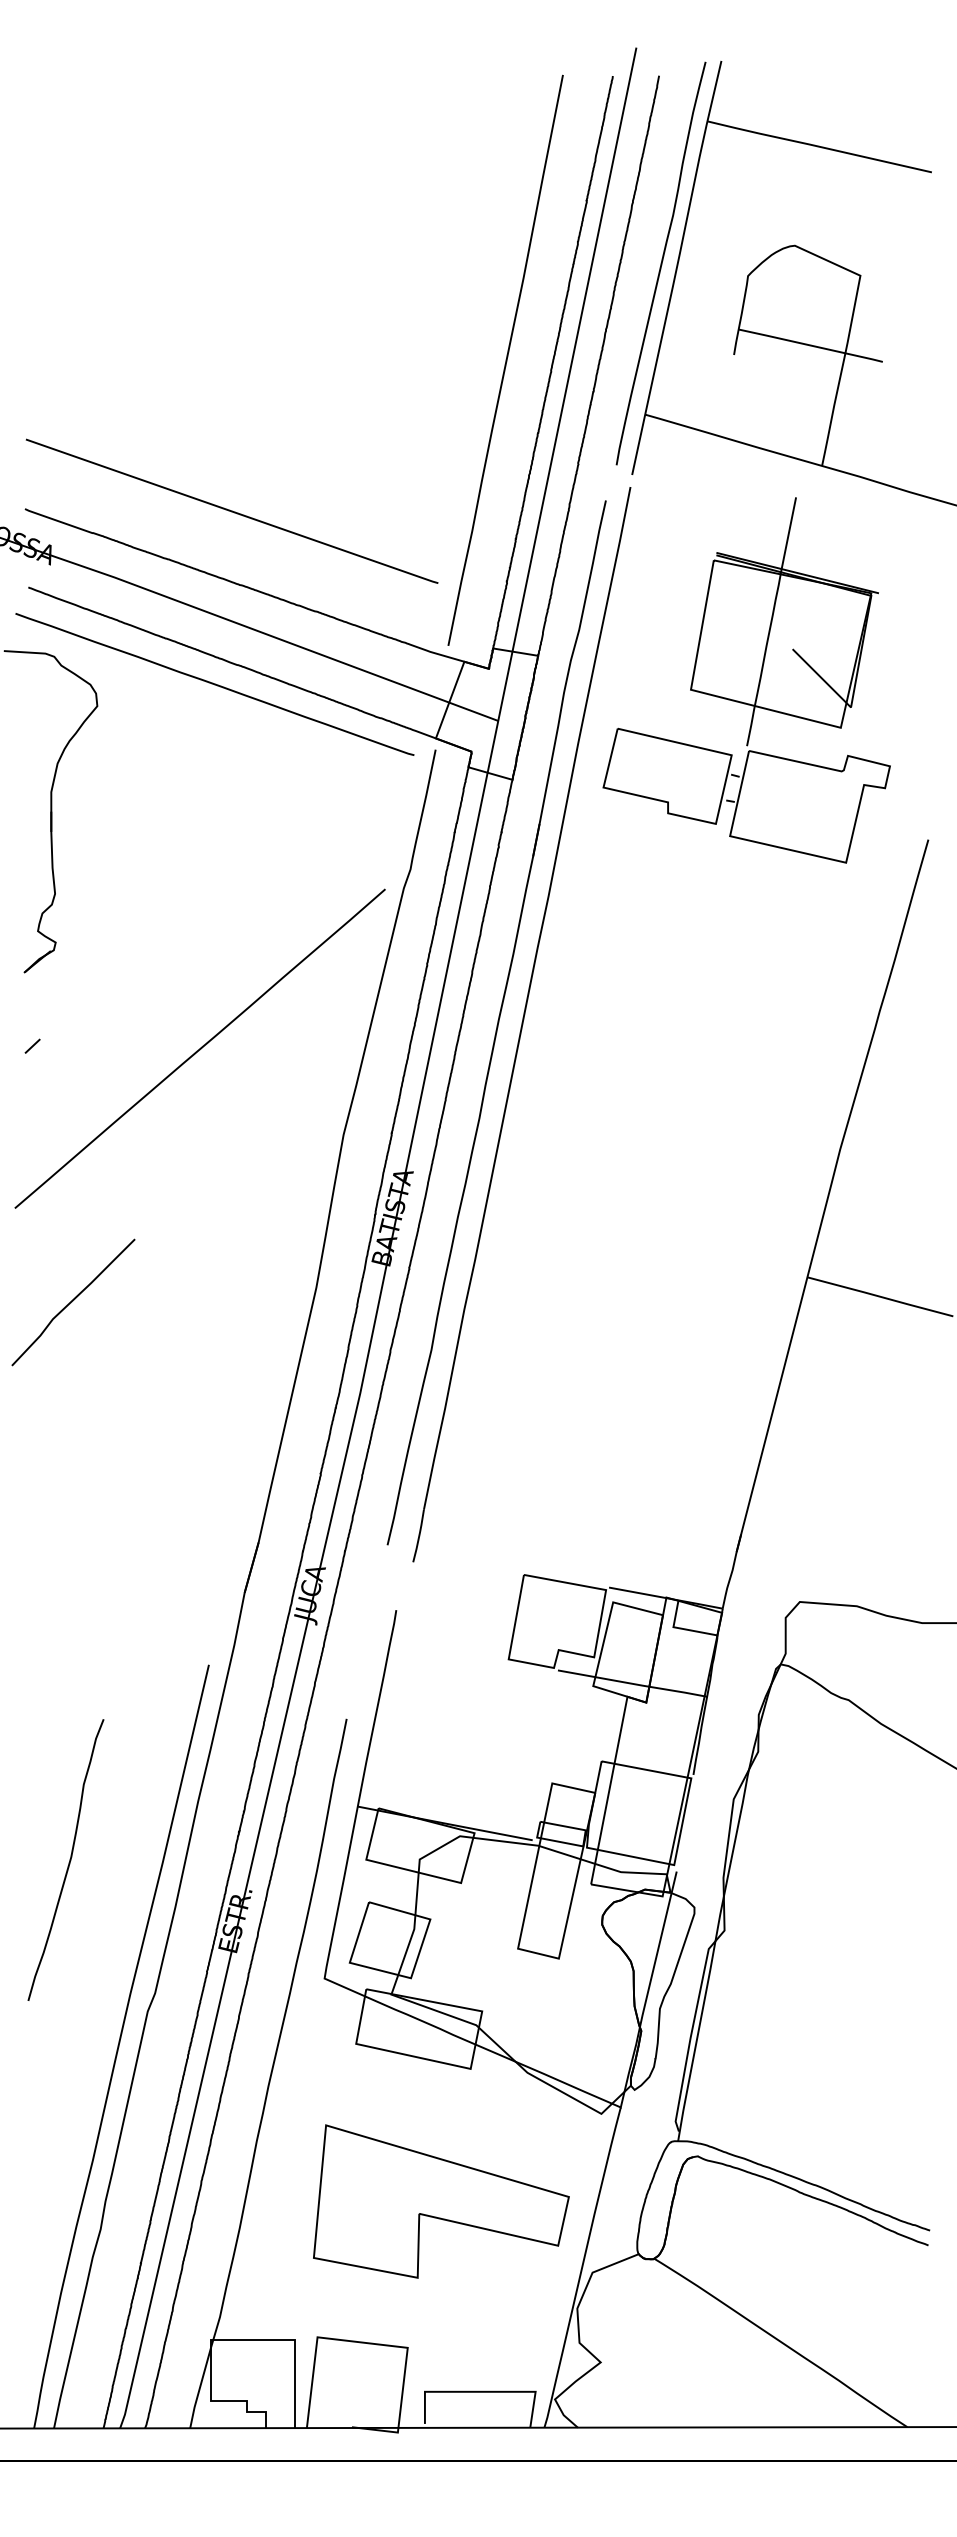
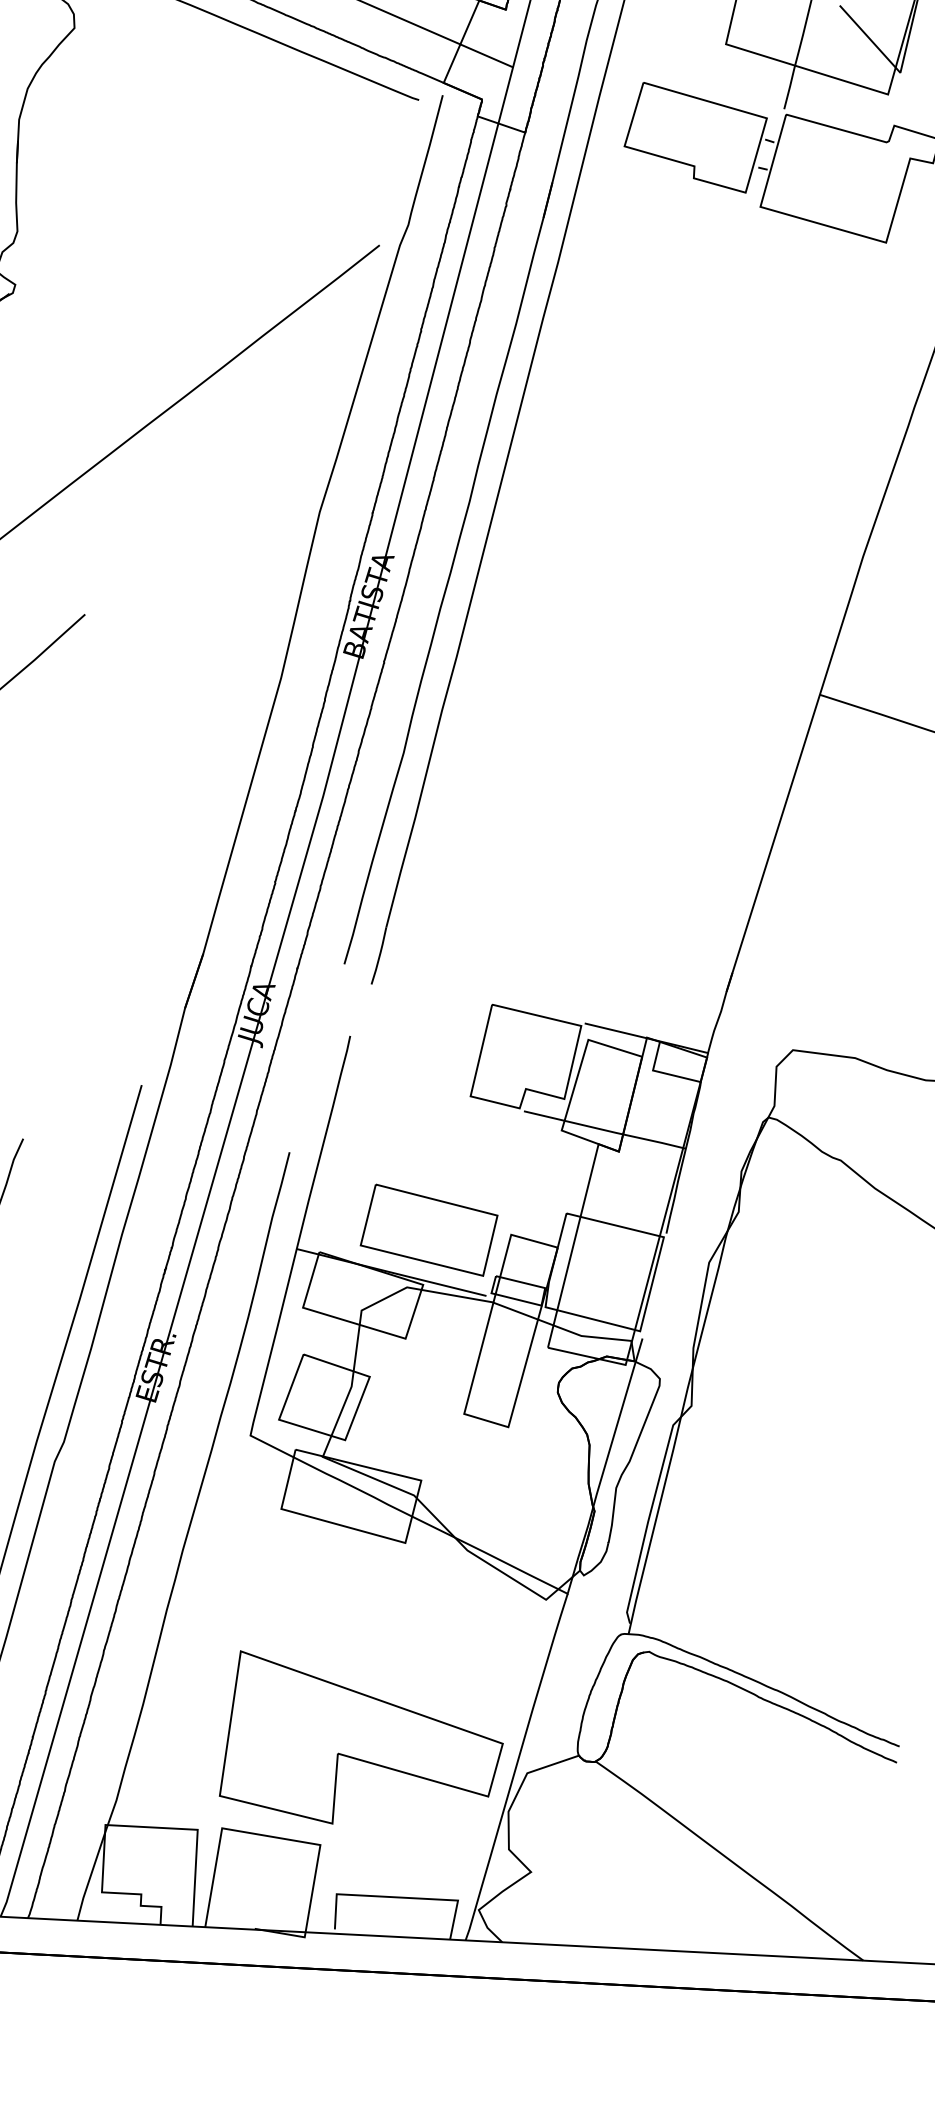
part: (476, 1783) -> (428, 1230), added
part: (441, 2201) -> (362, 1741), moved

